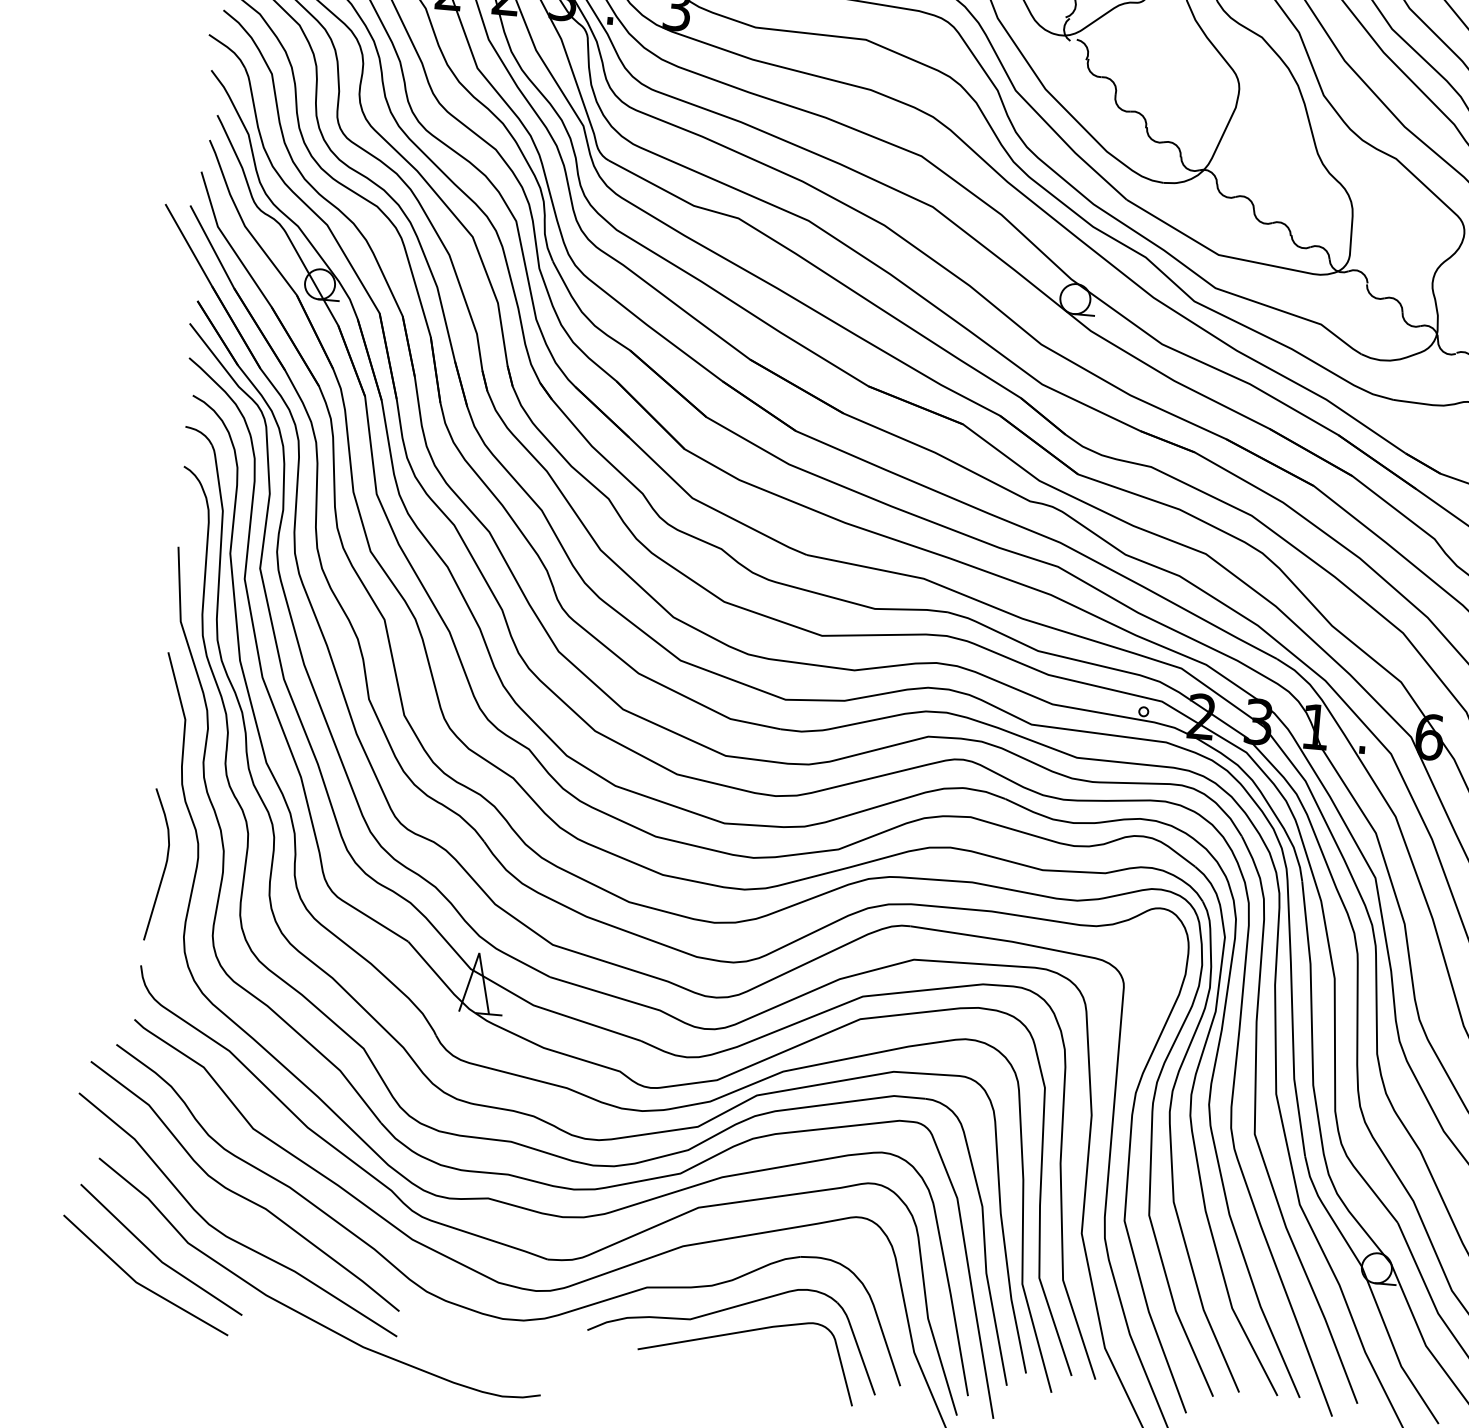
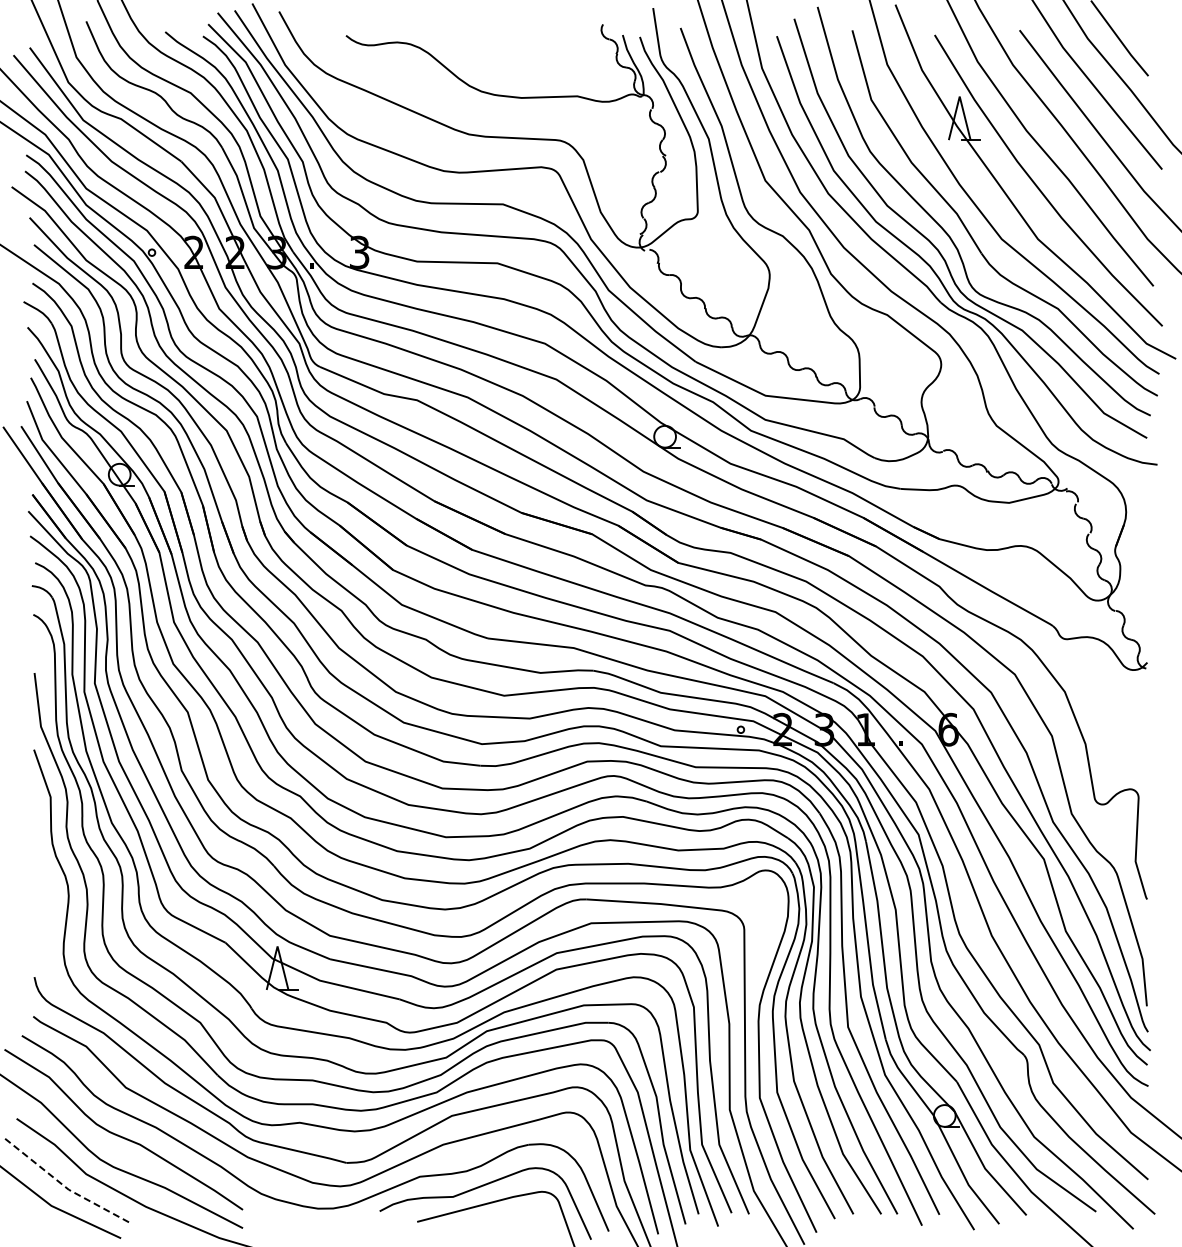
curve: (163, 866) -> (44, 904), removed
line: (156, 1257) -> (64, 1186), solid -> dashed

